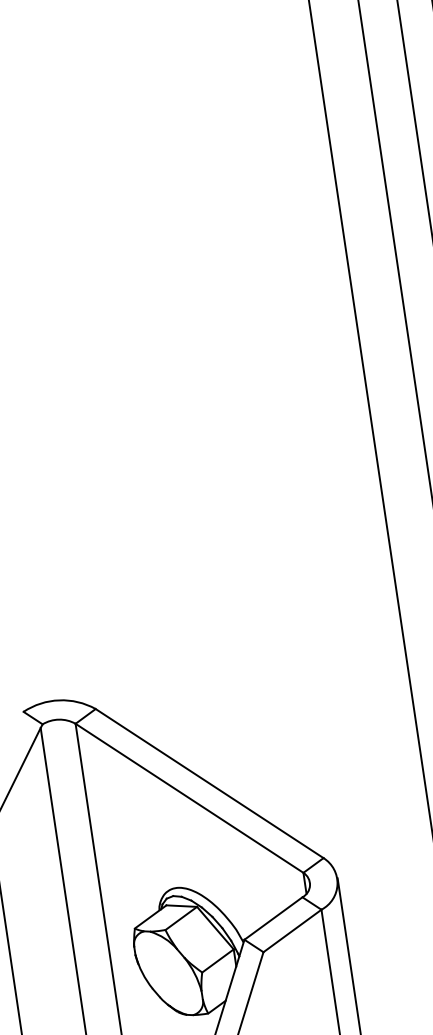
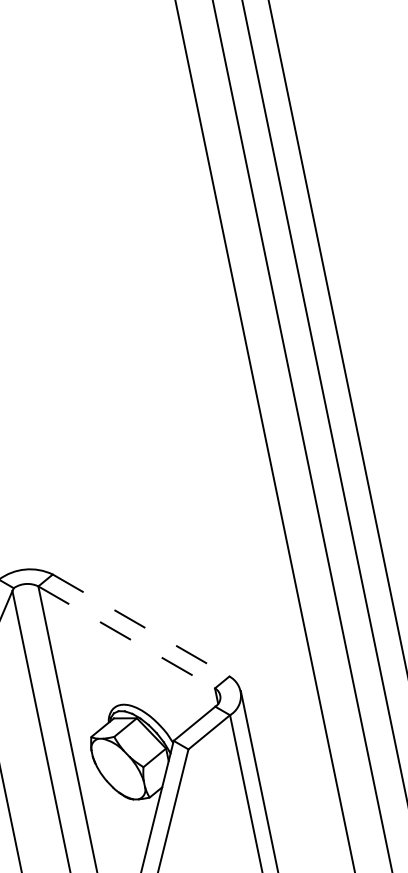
line: (210, 783) -> (141, 625), solid -> dashed
line: (189, 798) -> (126, 637), solid -> dashed

